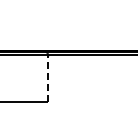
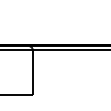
line: (48, 79) -> (32, 73), dashed -> solid

